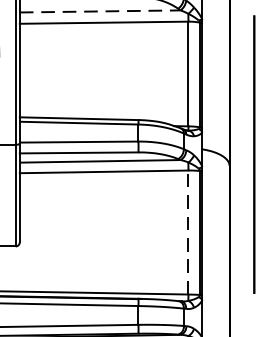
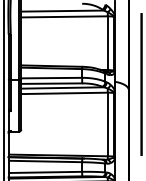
line: (100, 12) -> (62, 11), dashed -> solid
line: (187, 232) -> (107, 124), dashed -> solid

